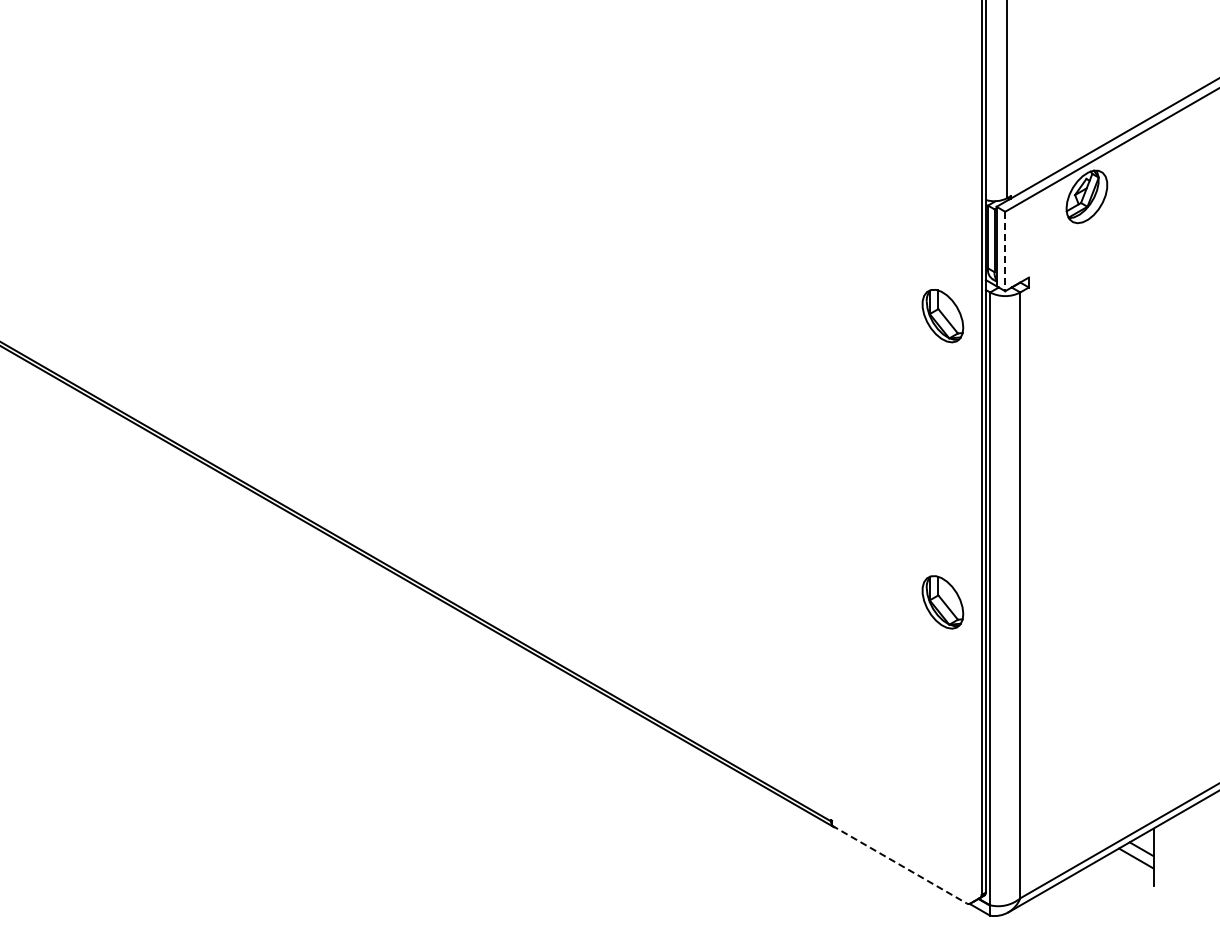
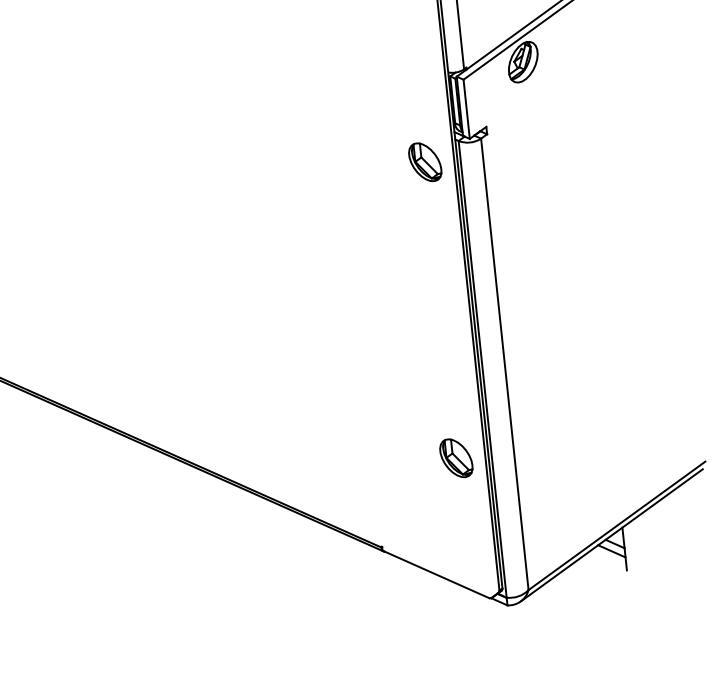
line: (1005, 251) -> (466, 109), dashed -> solid
part: (942, 602) -> (456, 458), moved
line: (899, 864) -> (435, 574), dashed -> solid

